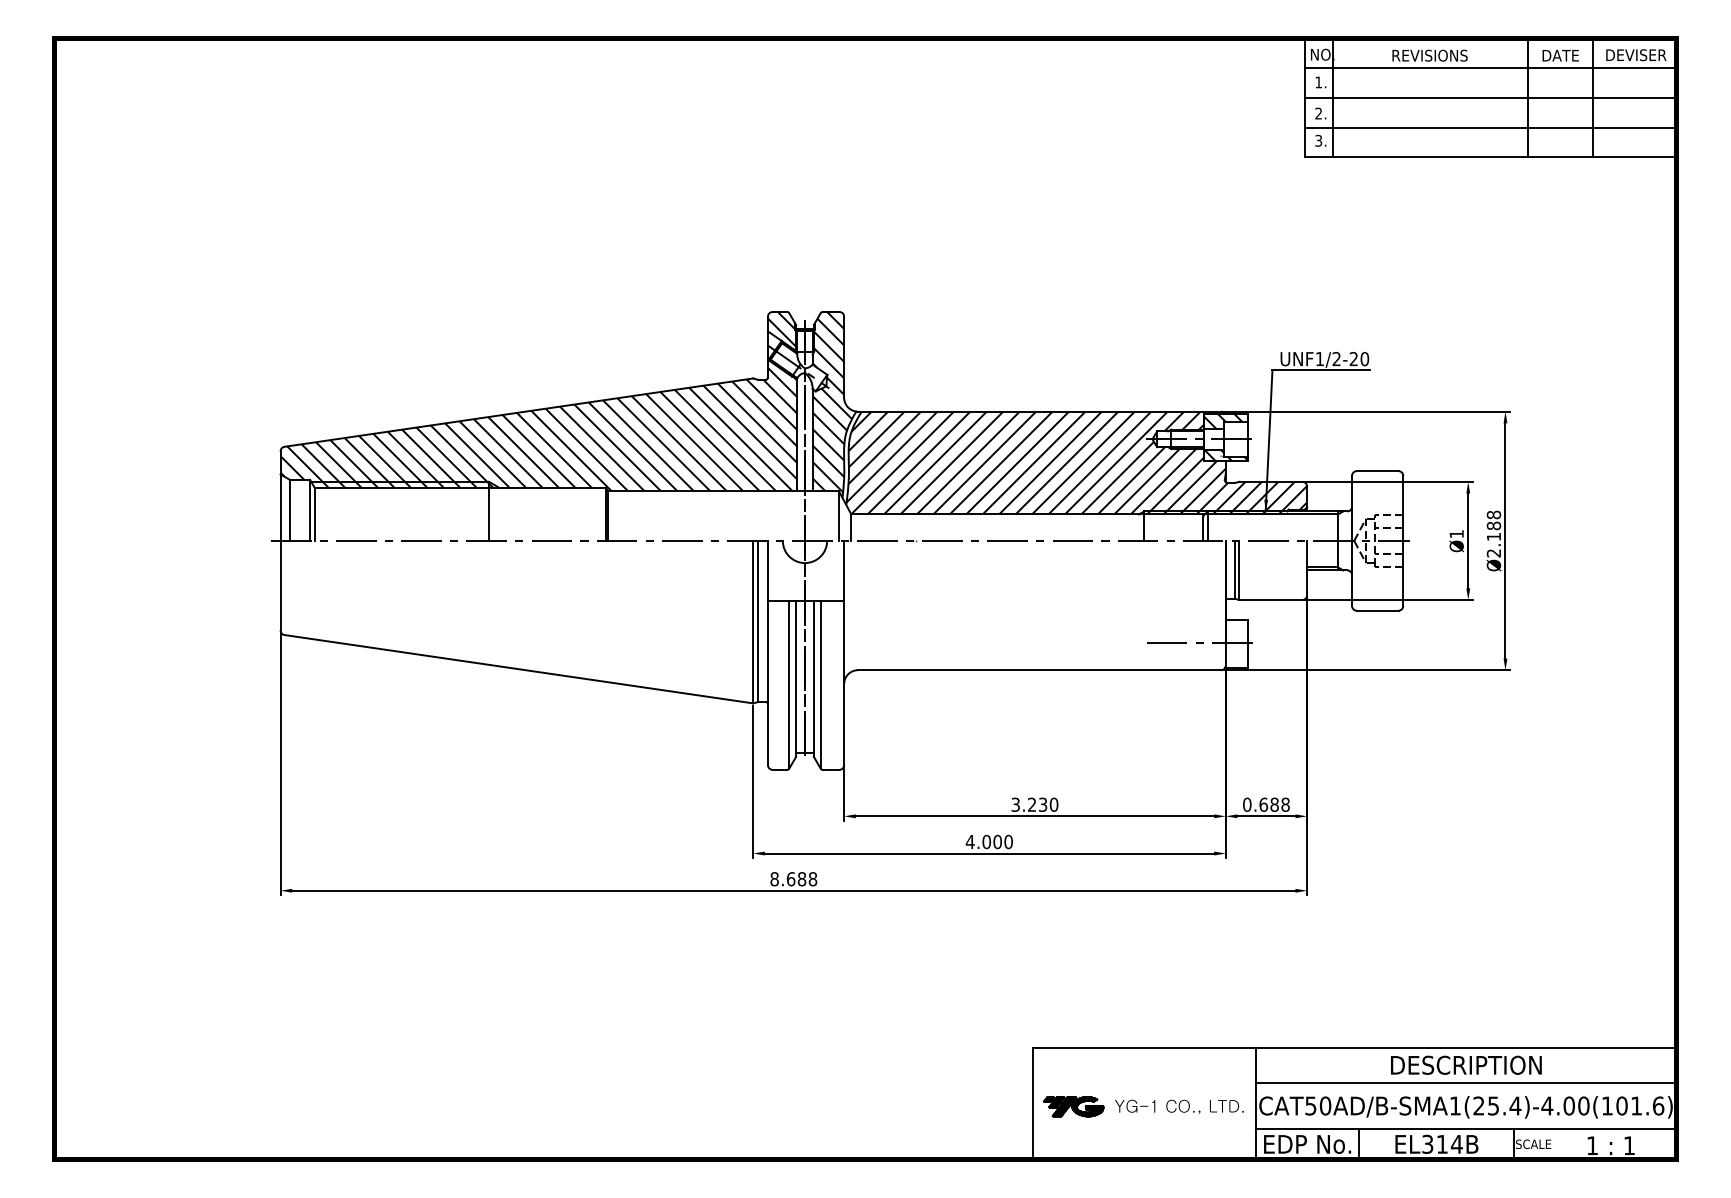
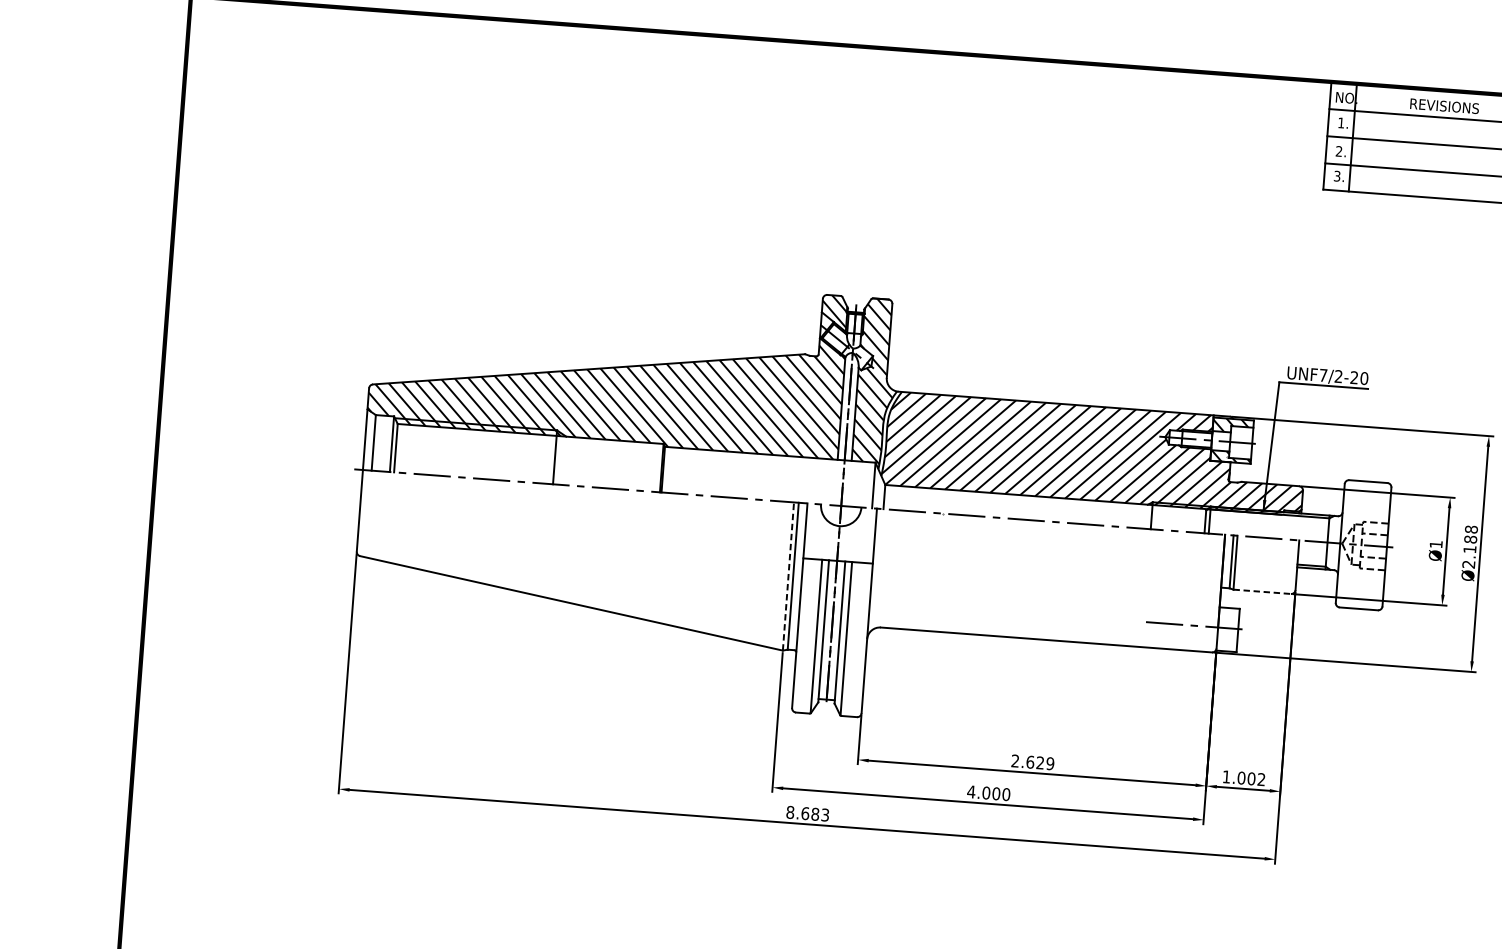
text: (1319, 358) -> (1323, 374), UNF1/2-20 -> UNF7/2-20
line: (1270, 600) -> (1261, 592), solid -> dashed
line: (753, 621) -> (788, 575), solid -> dashed
text: (1034, 804) -> (1032, 762), 3.230 -> 2.629
text: (1266, 804) -> (1244, 778), 0.688 -> 1.002
text: (812, 879) -> (824, 815), 8.688 -> 8.683

